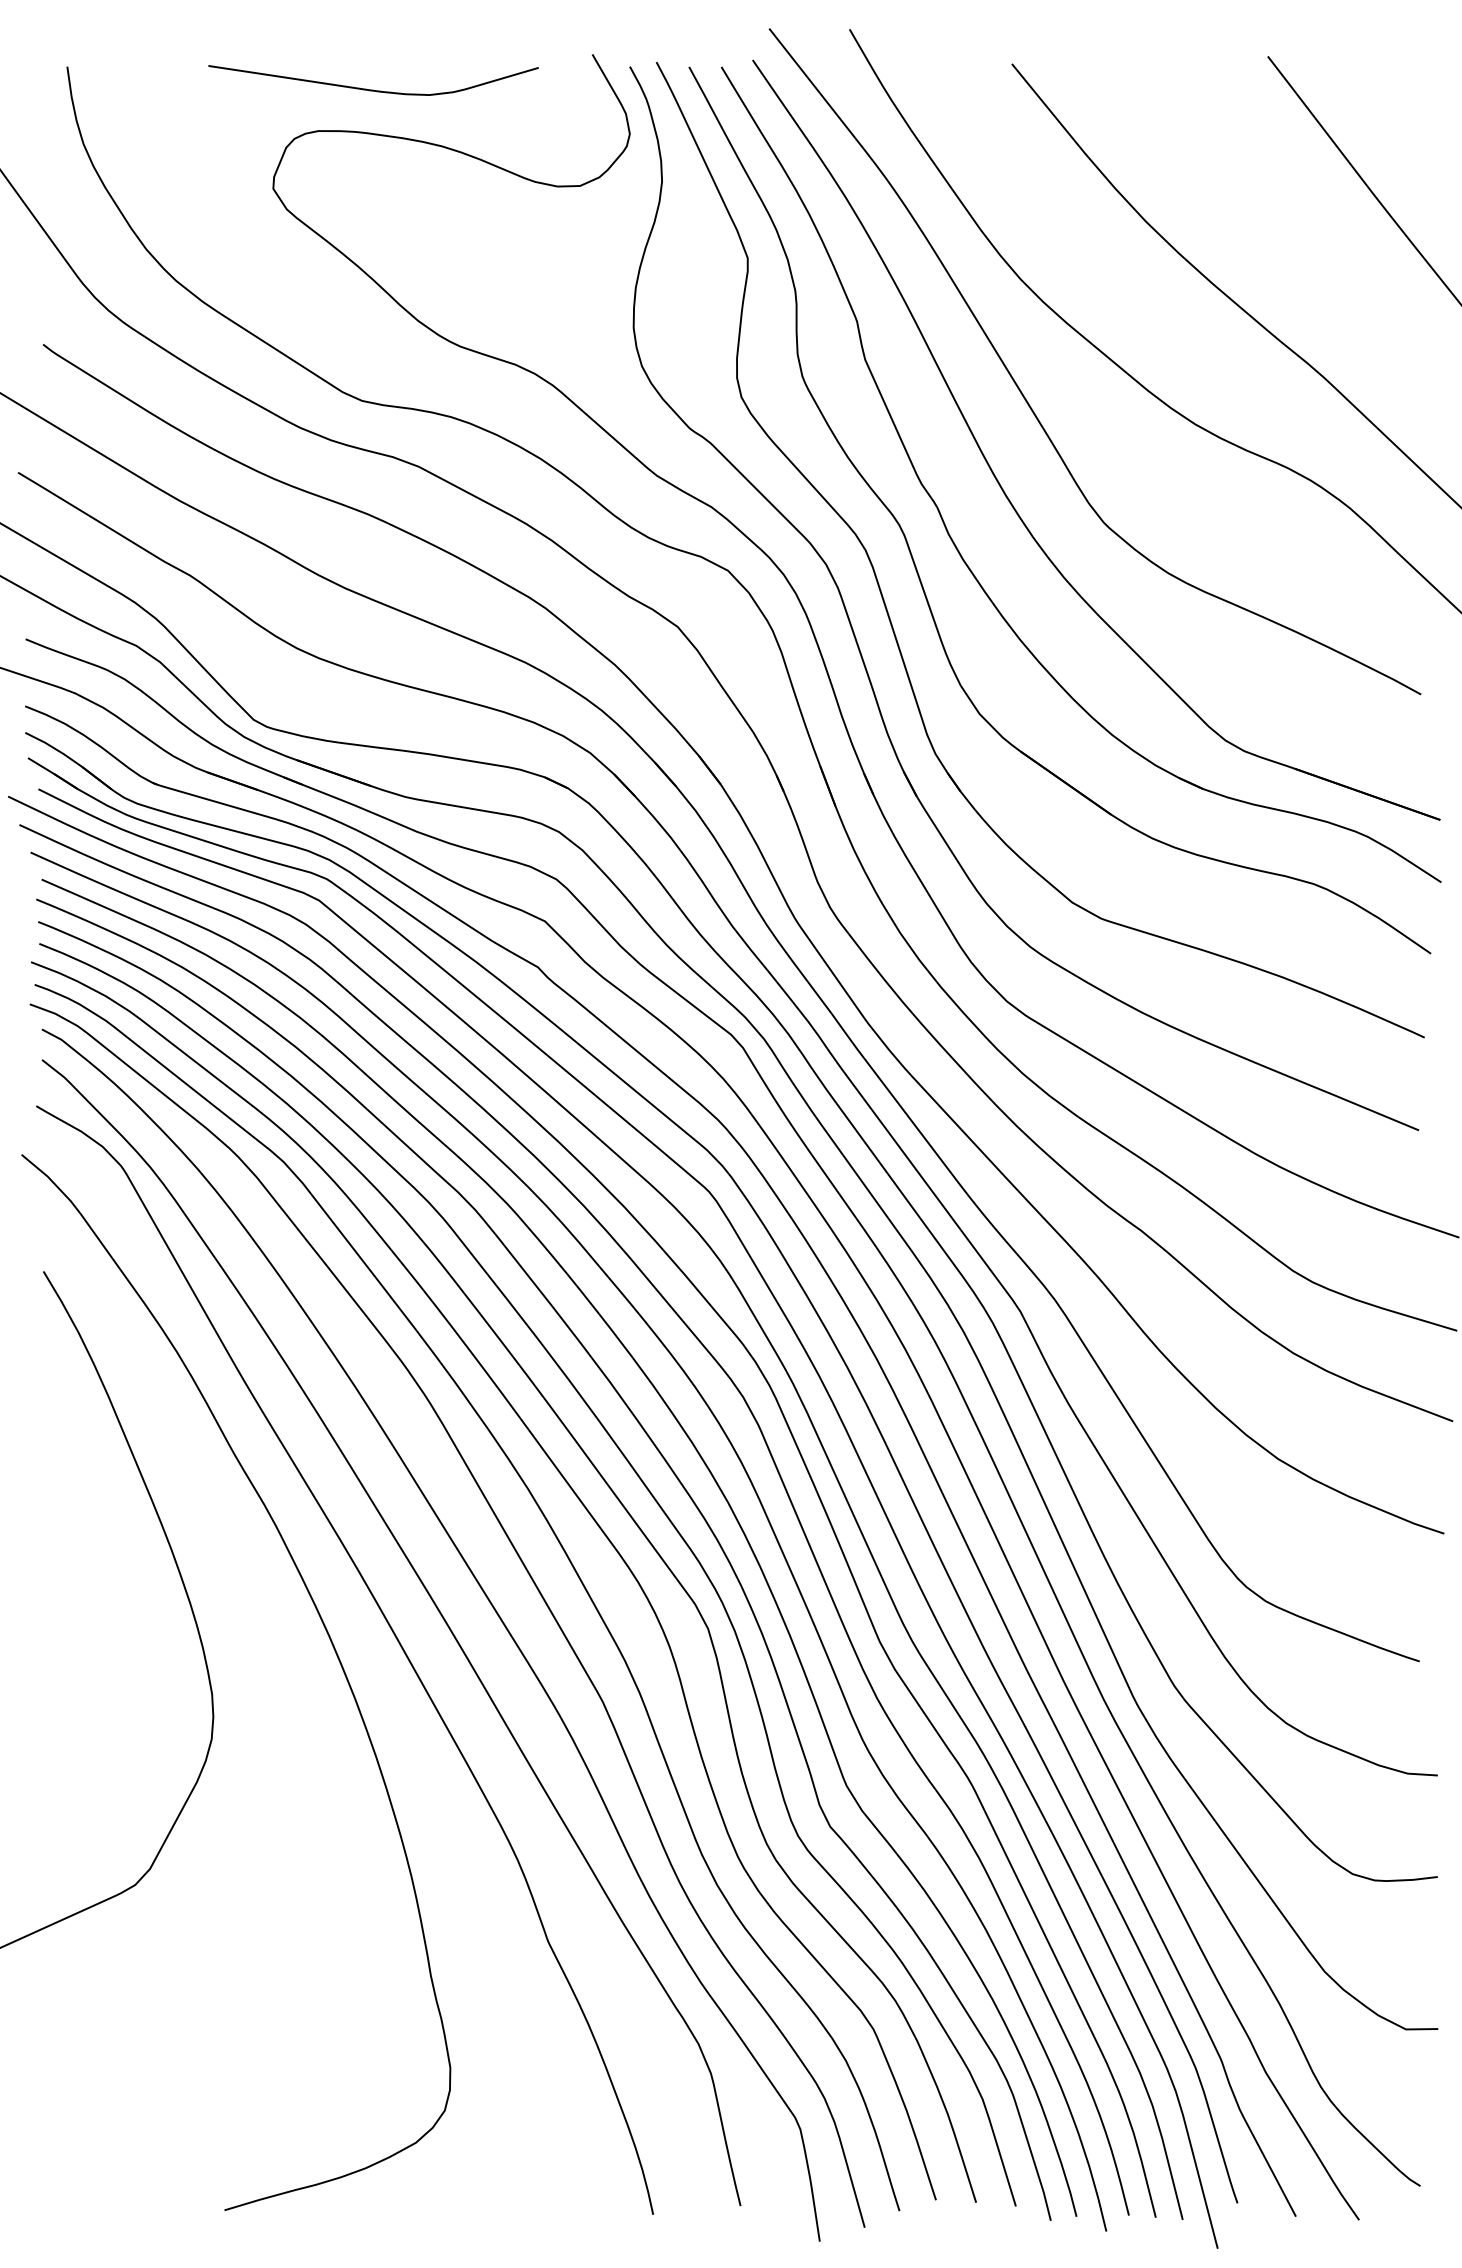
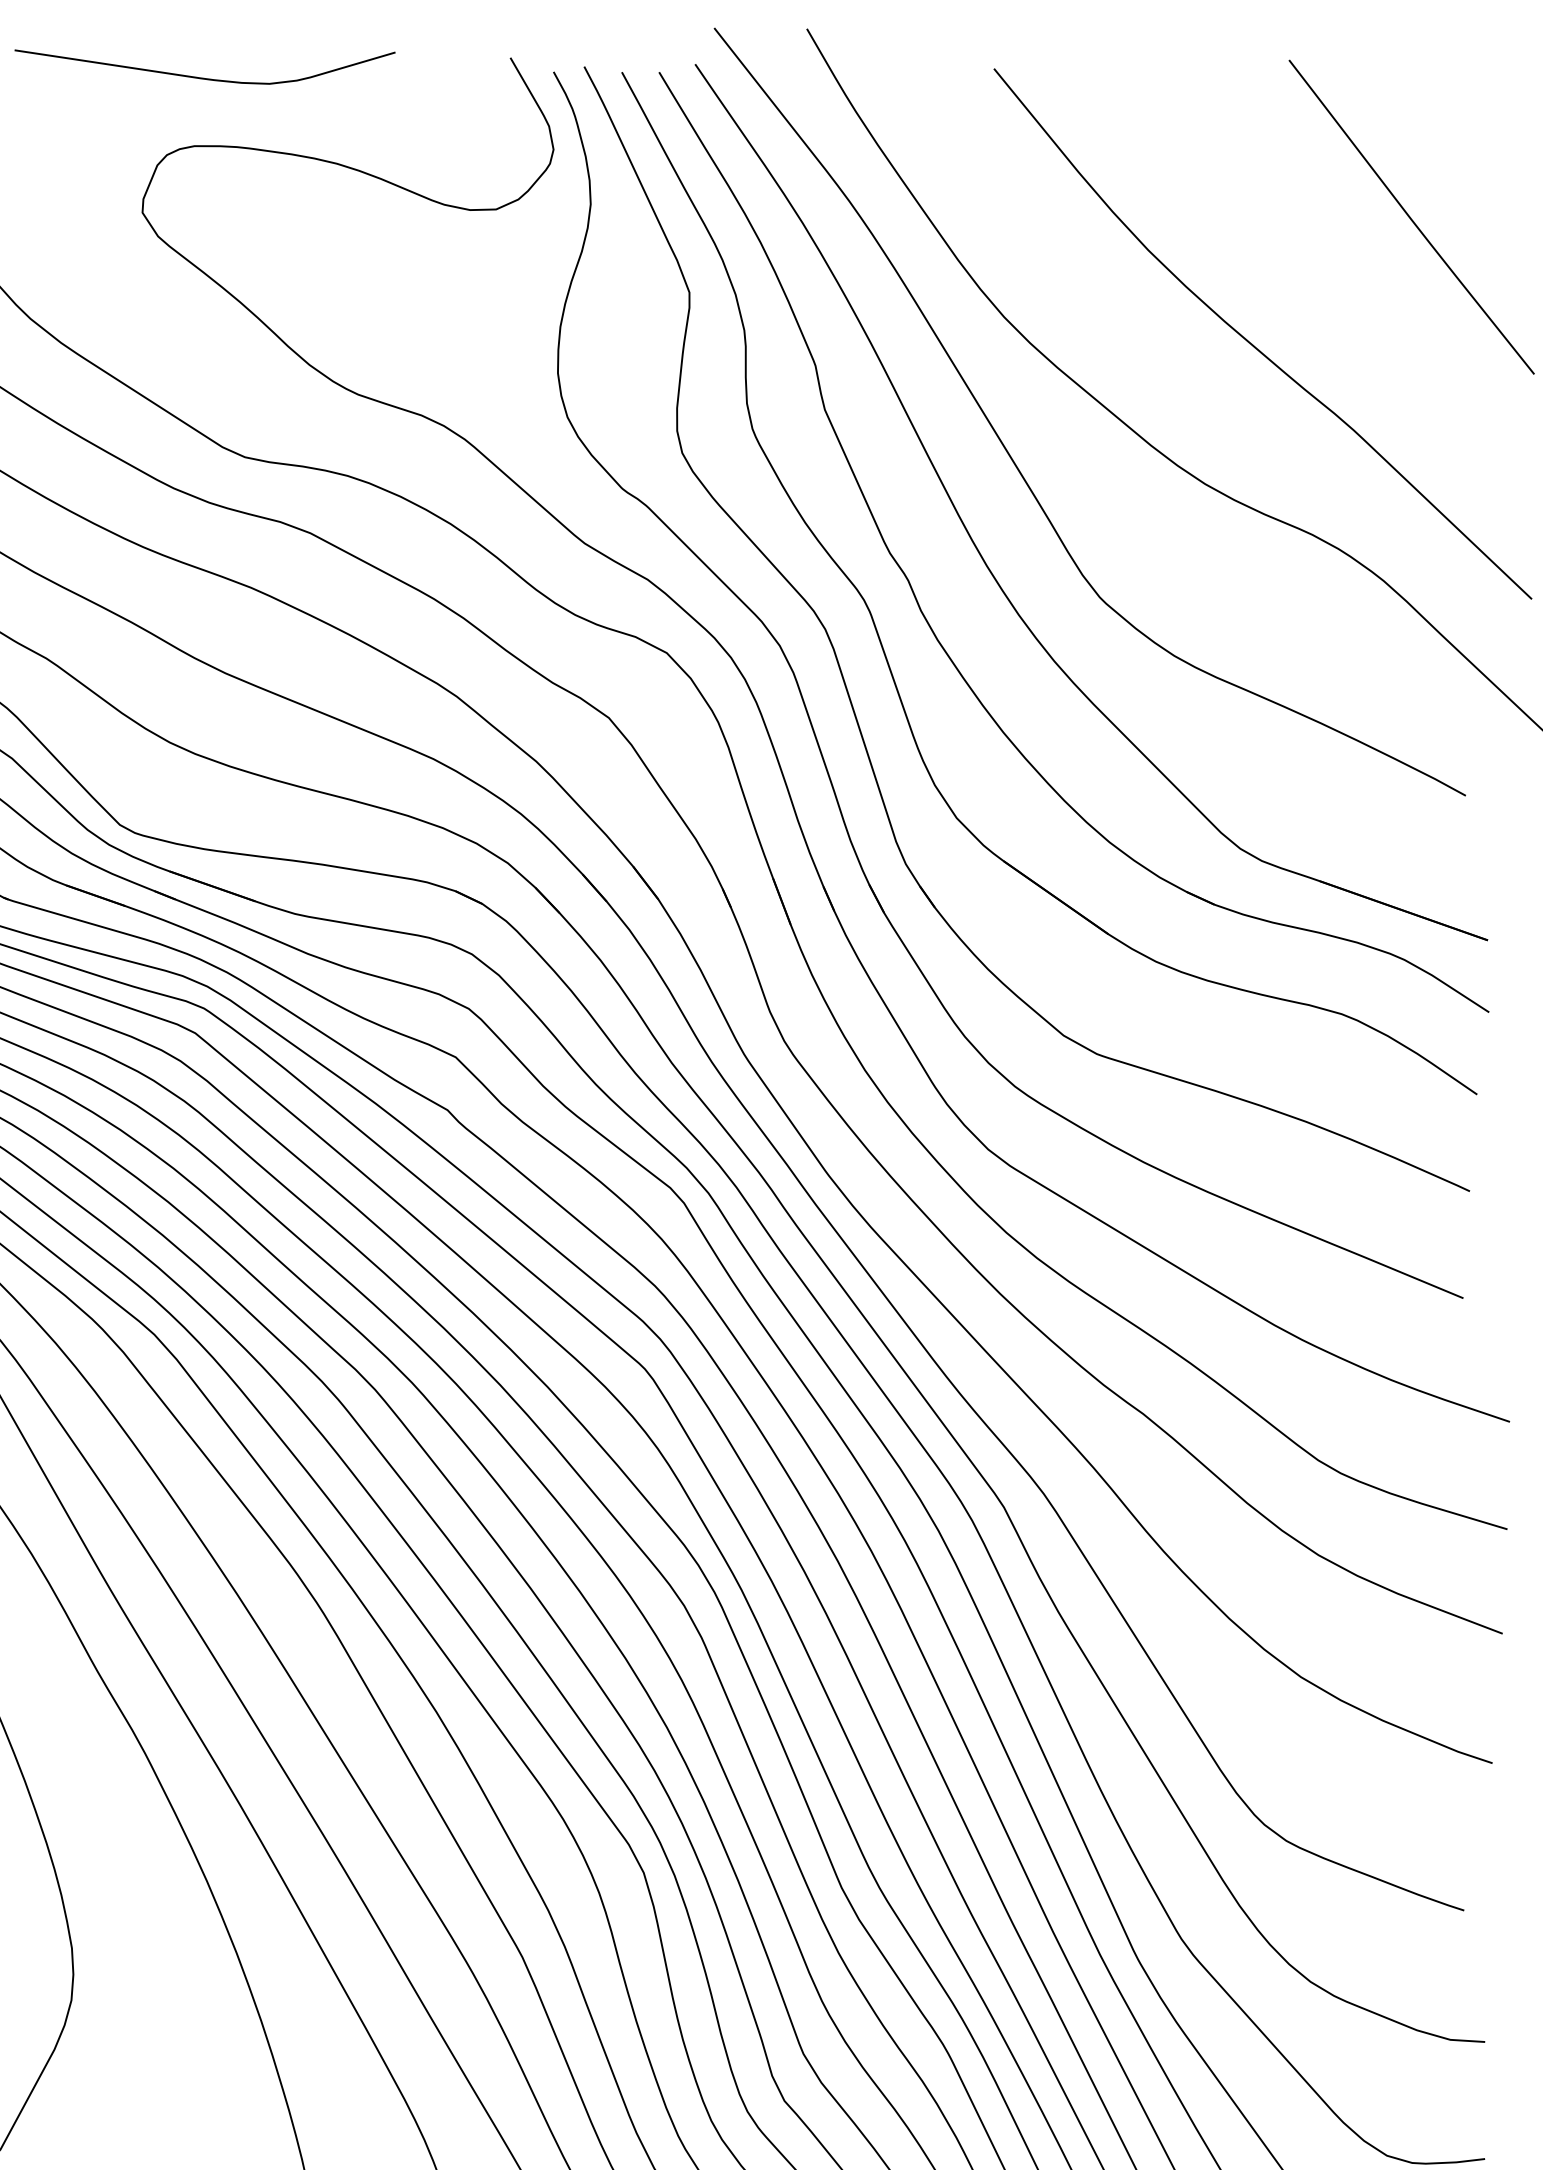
curve: (373, 89) -> (204, 77), moved

